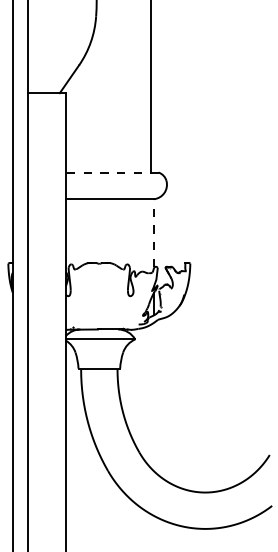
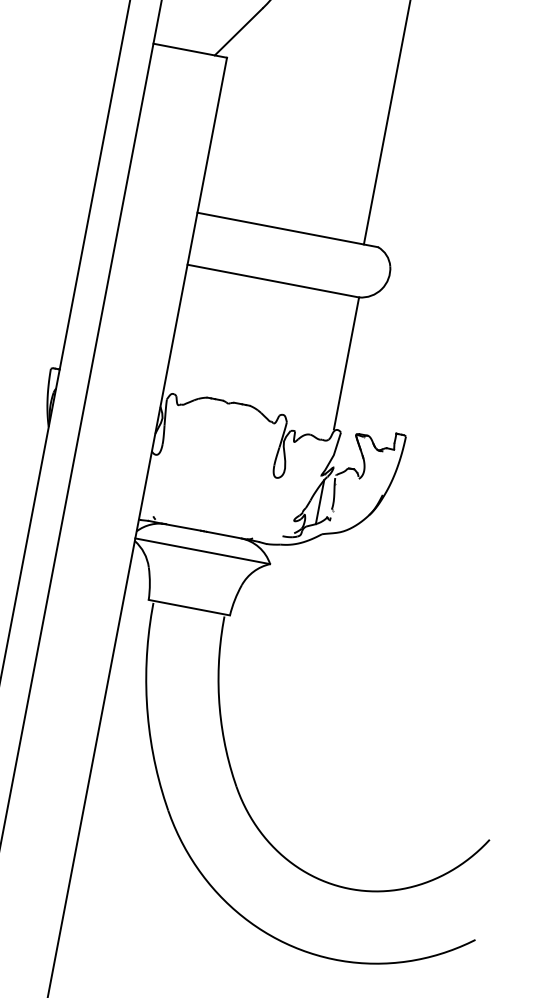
line: (111, 172) -> (286, 229), dashed -> solid
line: (154, 233) -> (347, 364), dashed -> solid

